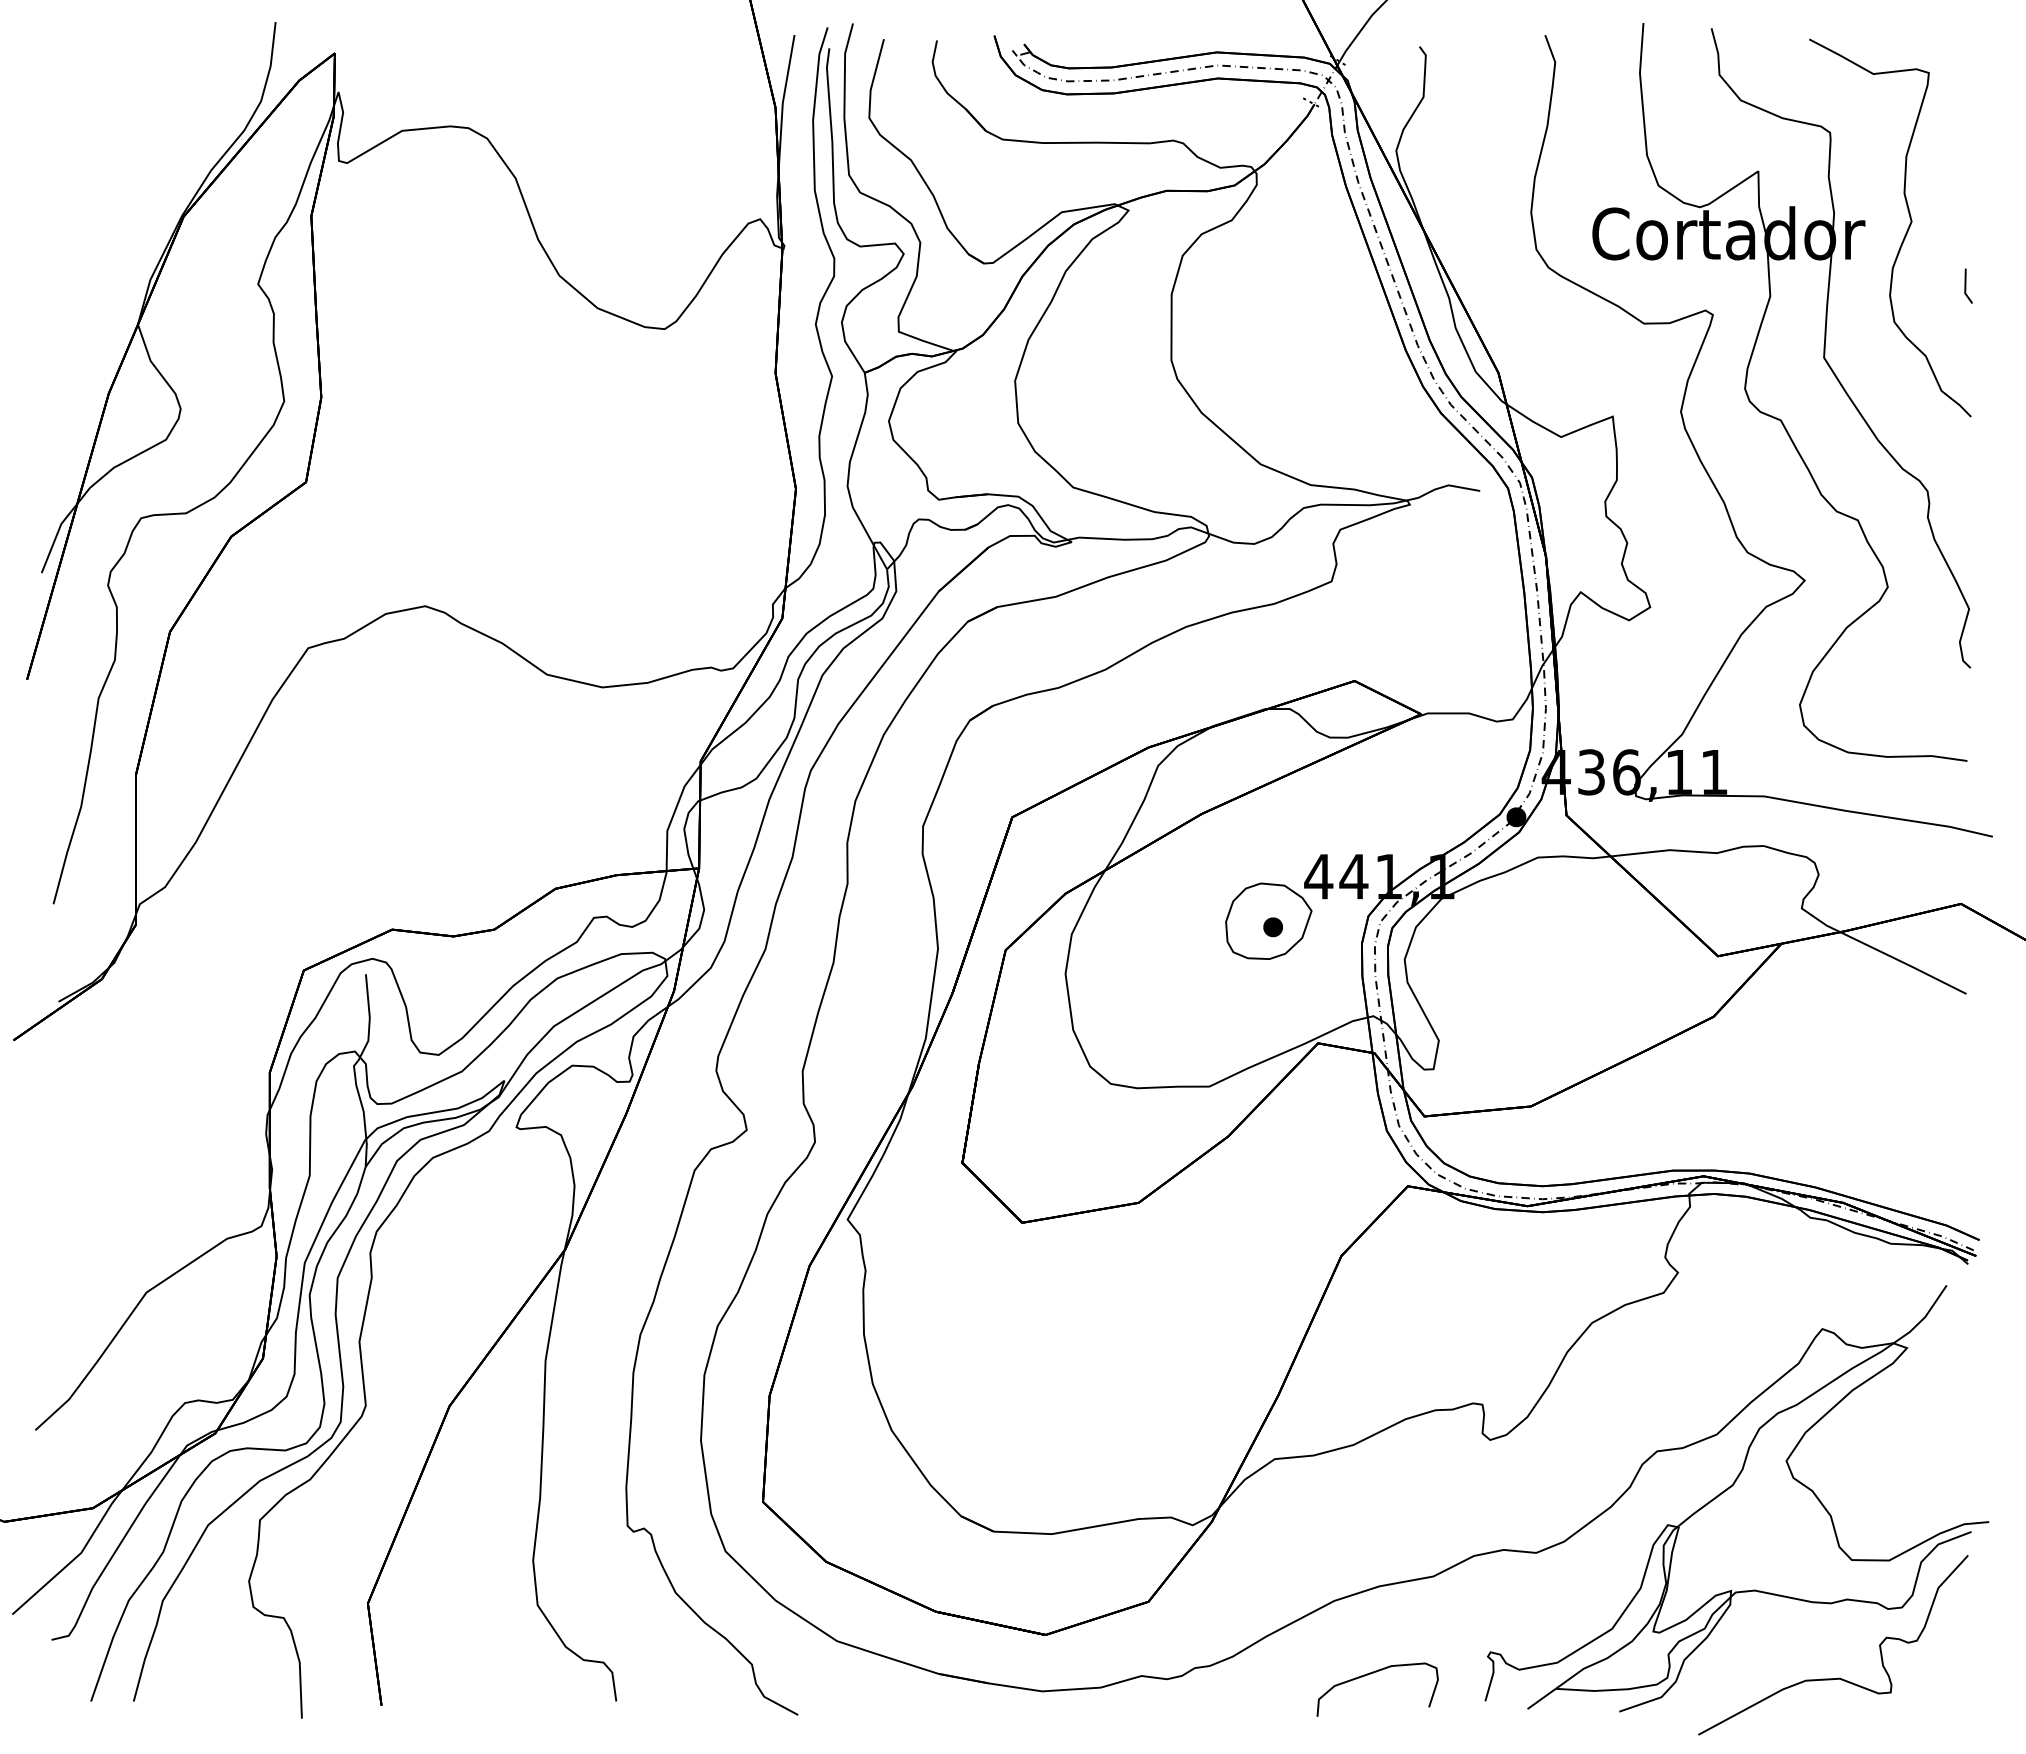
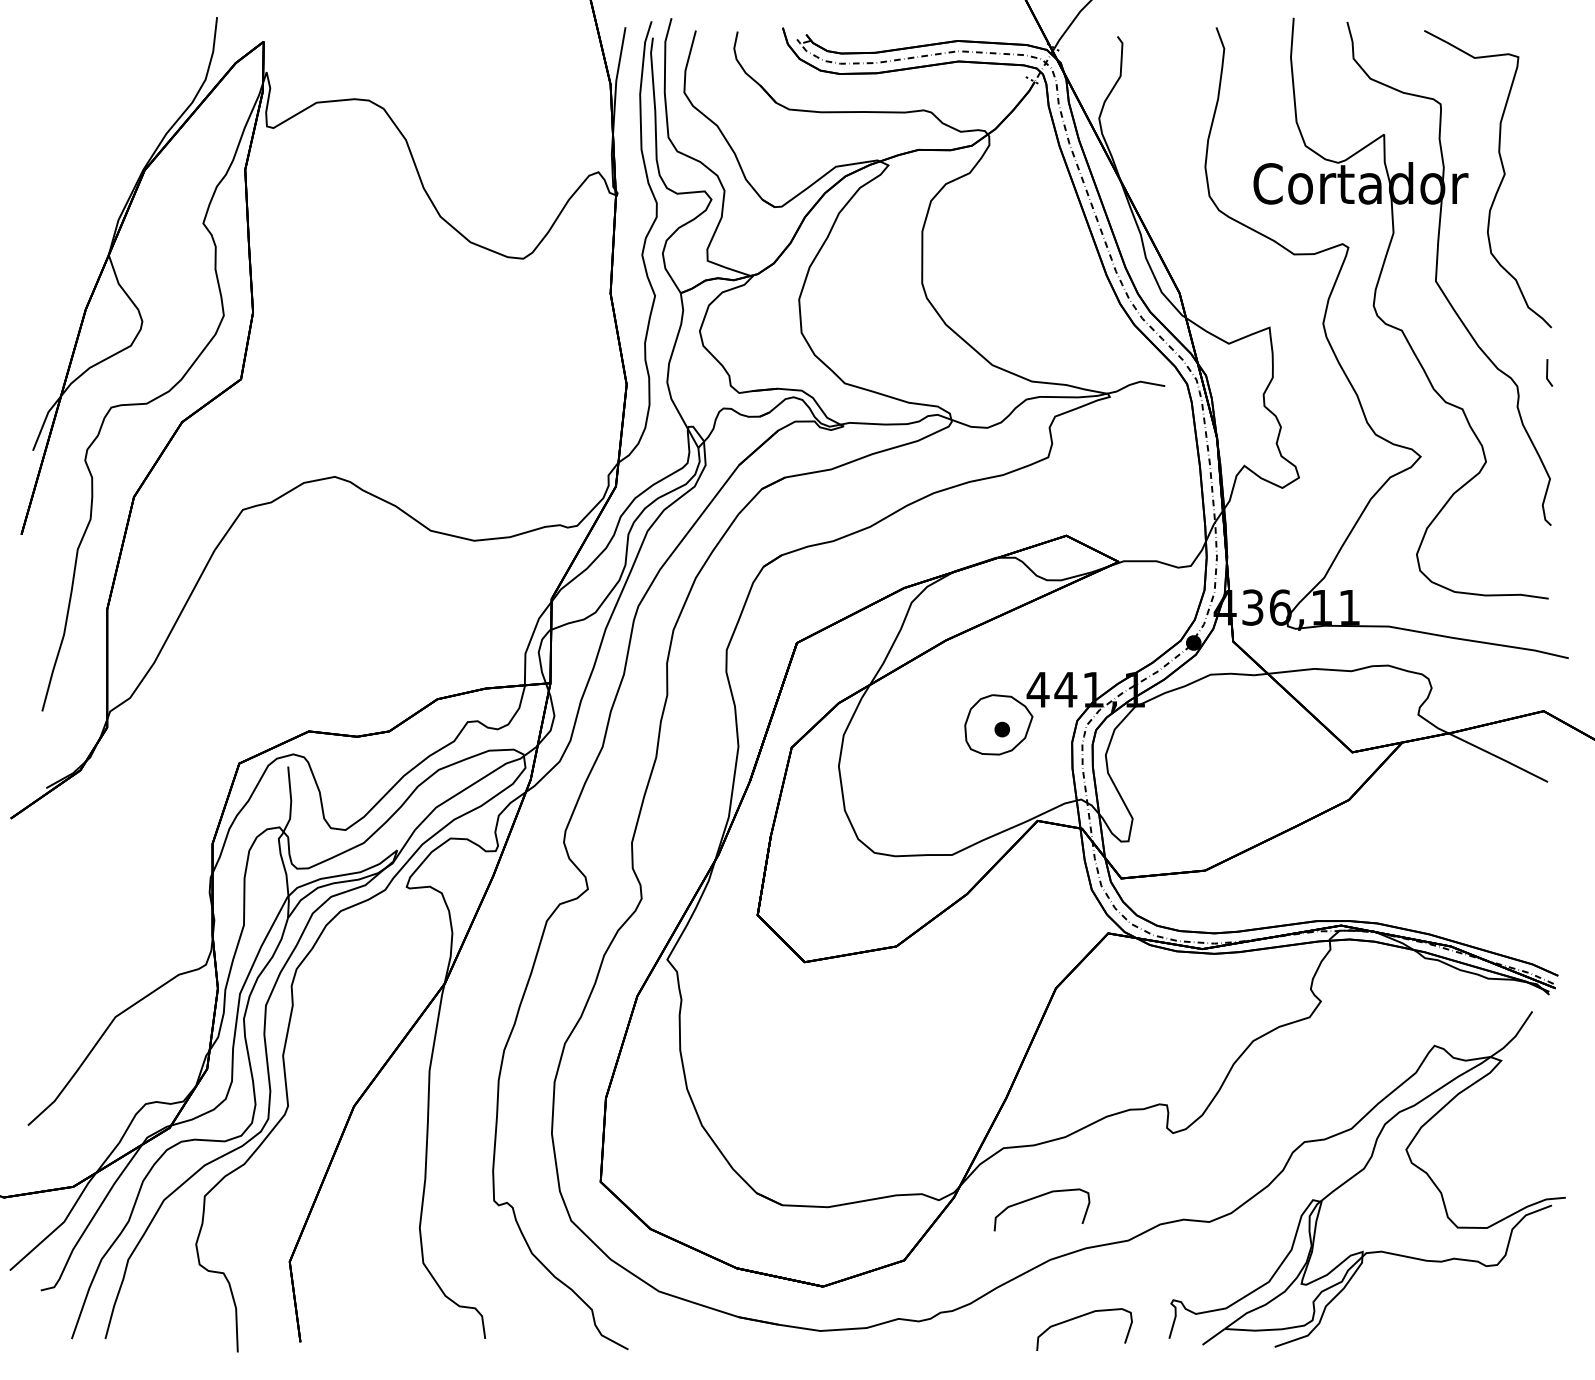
line: (1966, 285) -> (1547, 372), moved
curve: (1319, 1521) -> (1038, 1197), added
curve: (1838, 1677) -> (1447, 1320), removed

